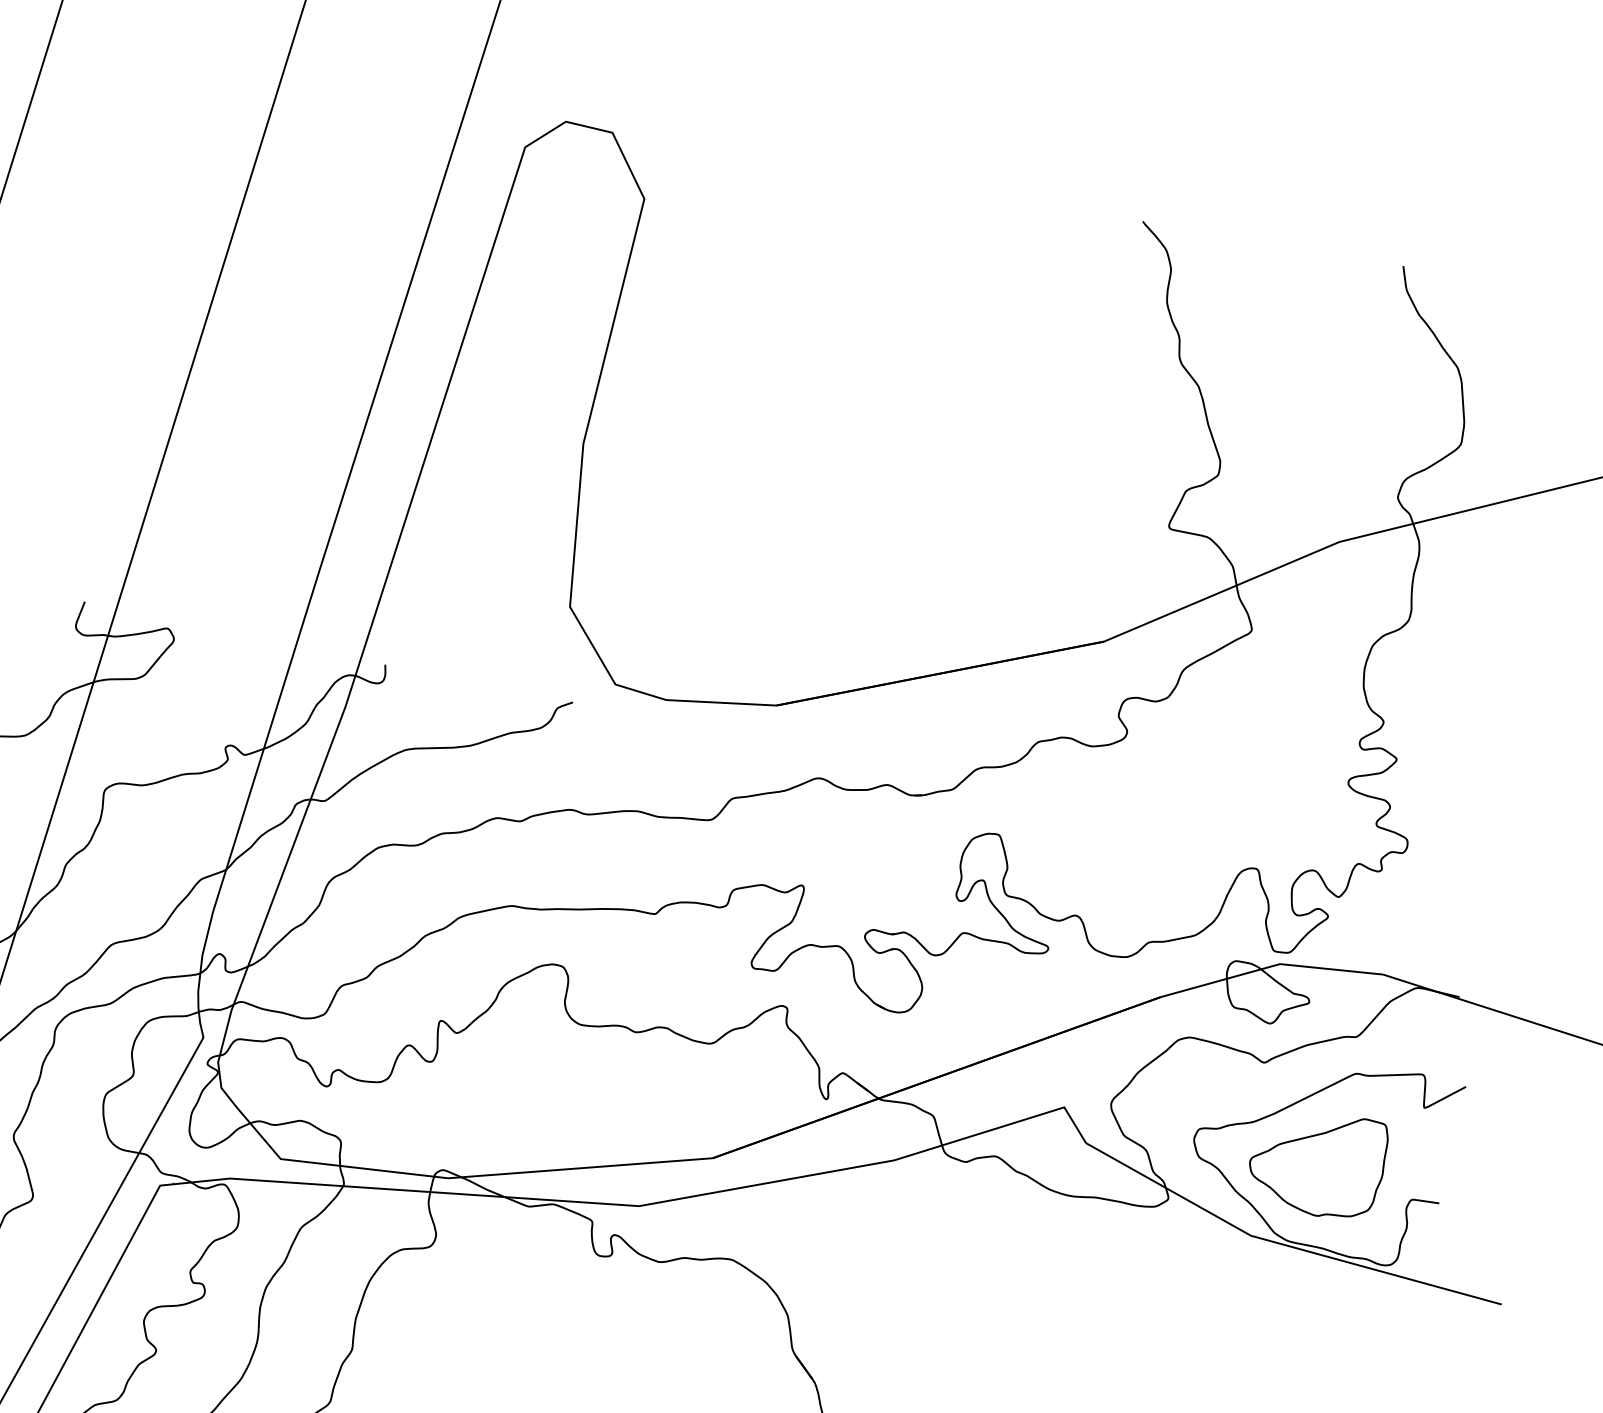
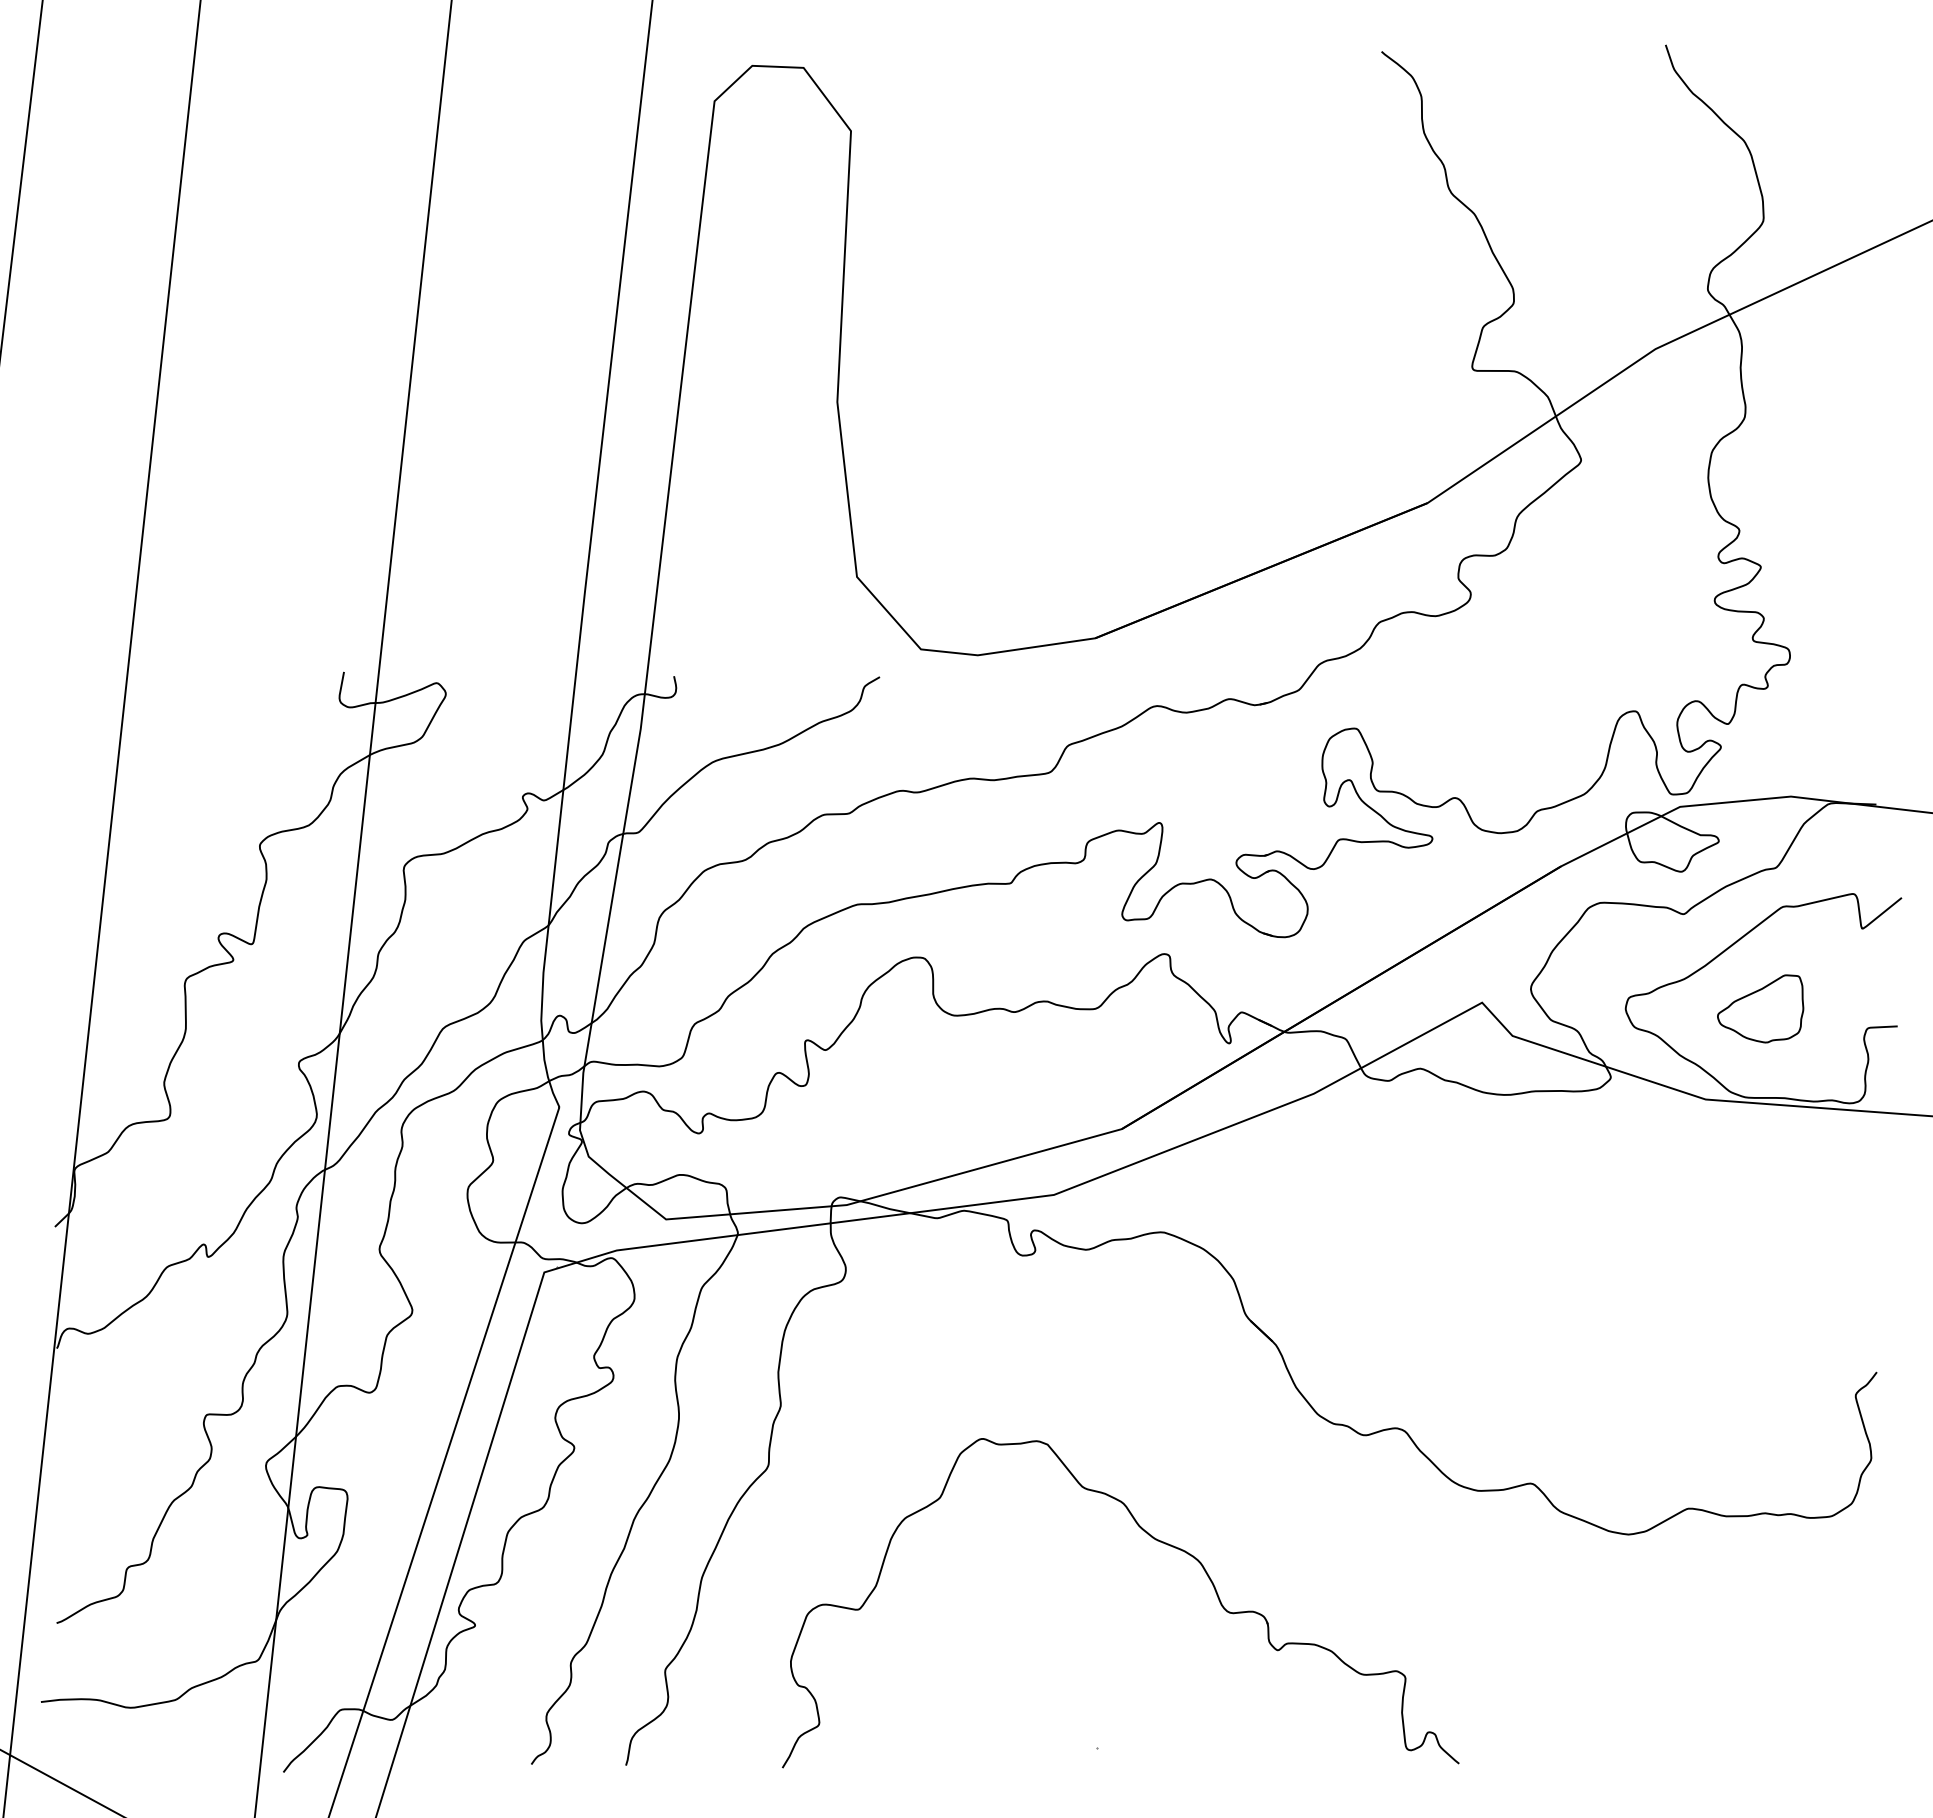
part: (1317, 1162) -> (1760, 1008), size x0.6

